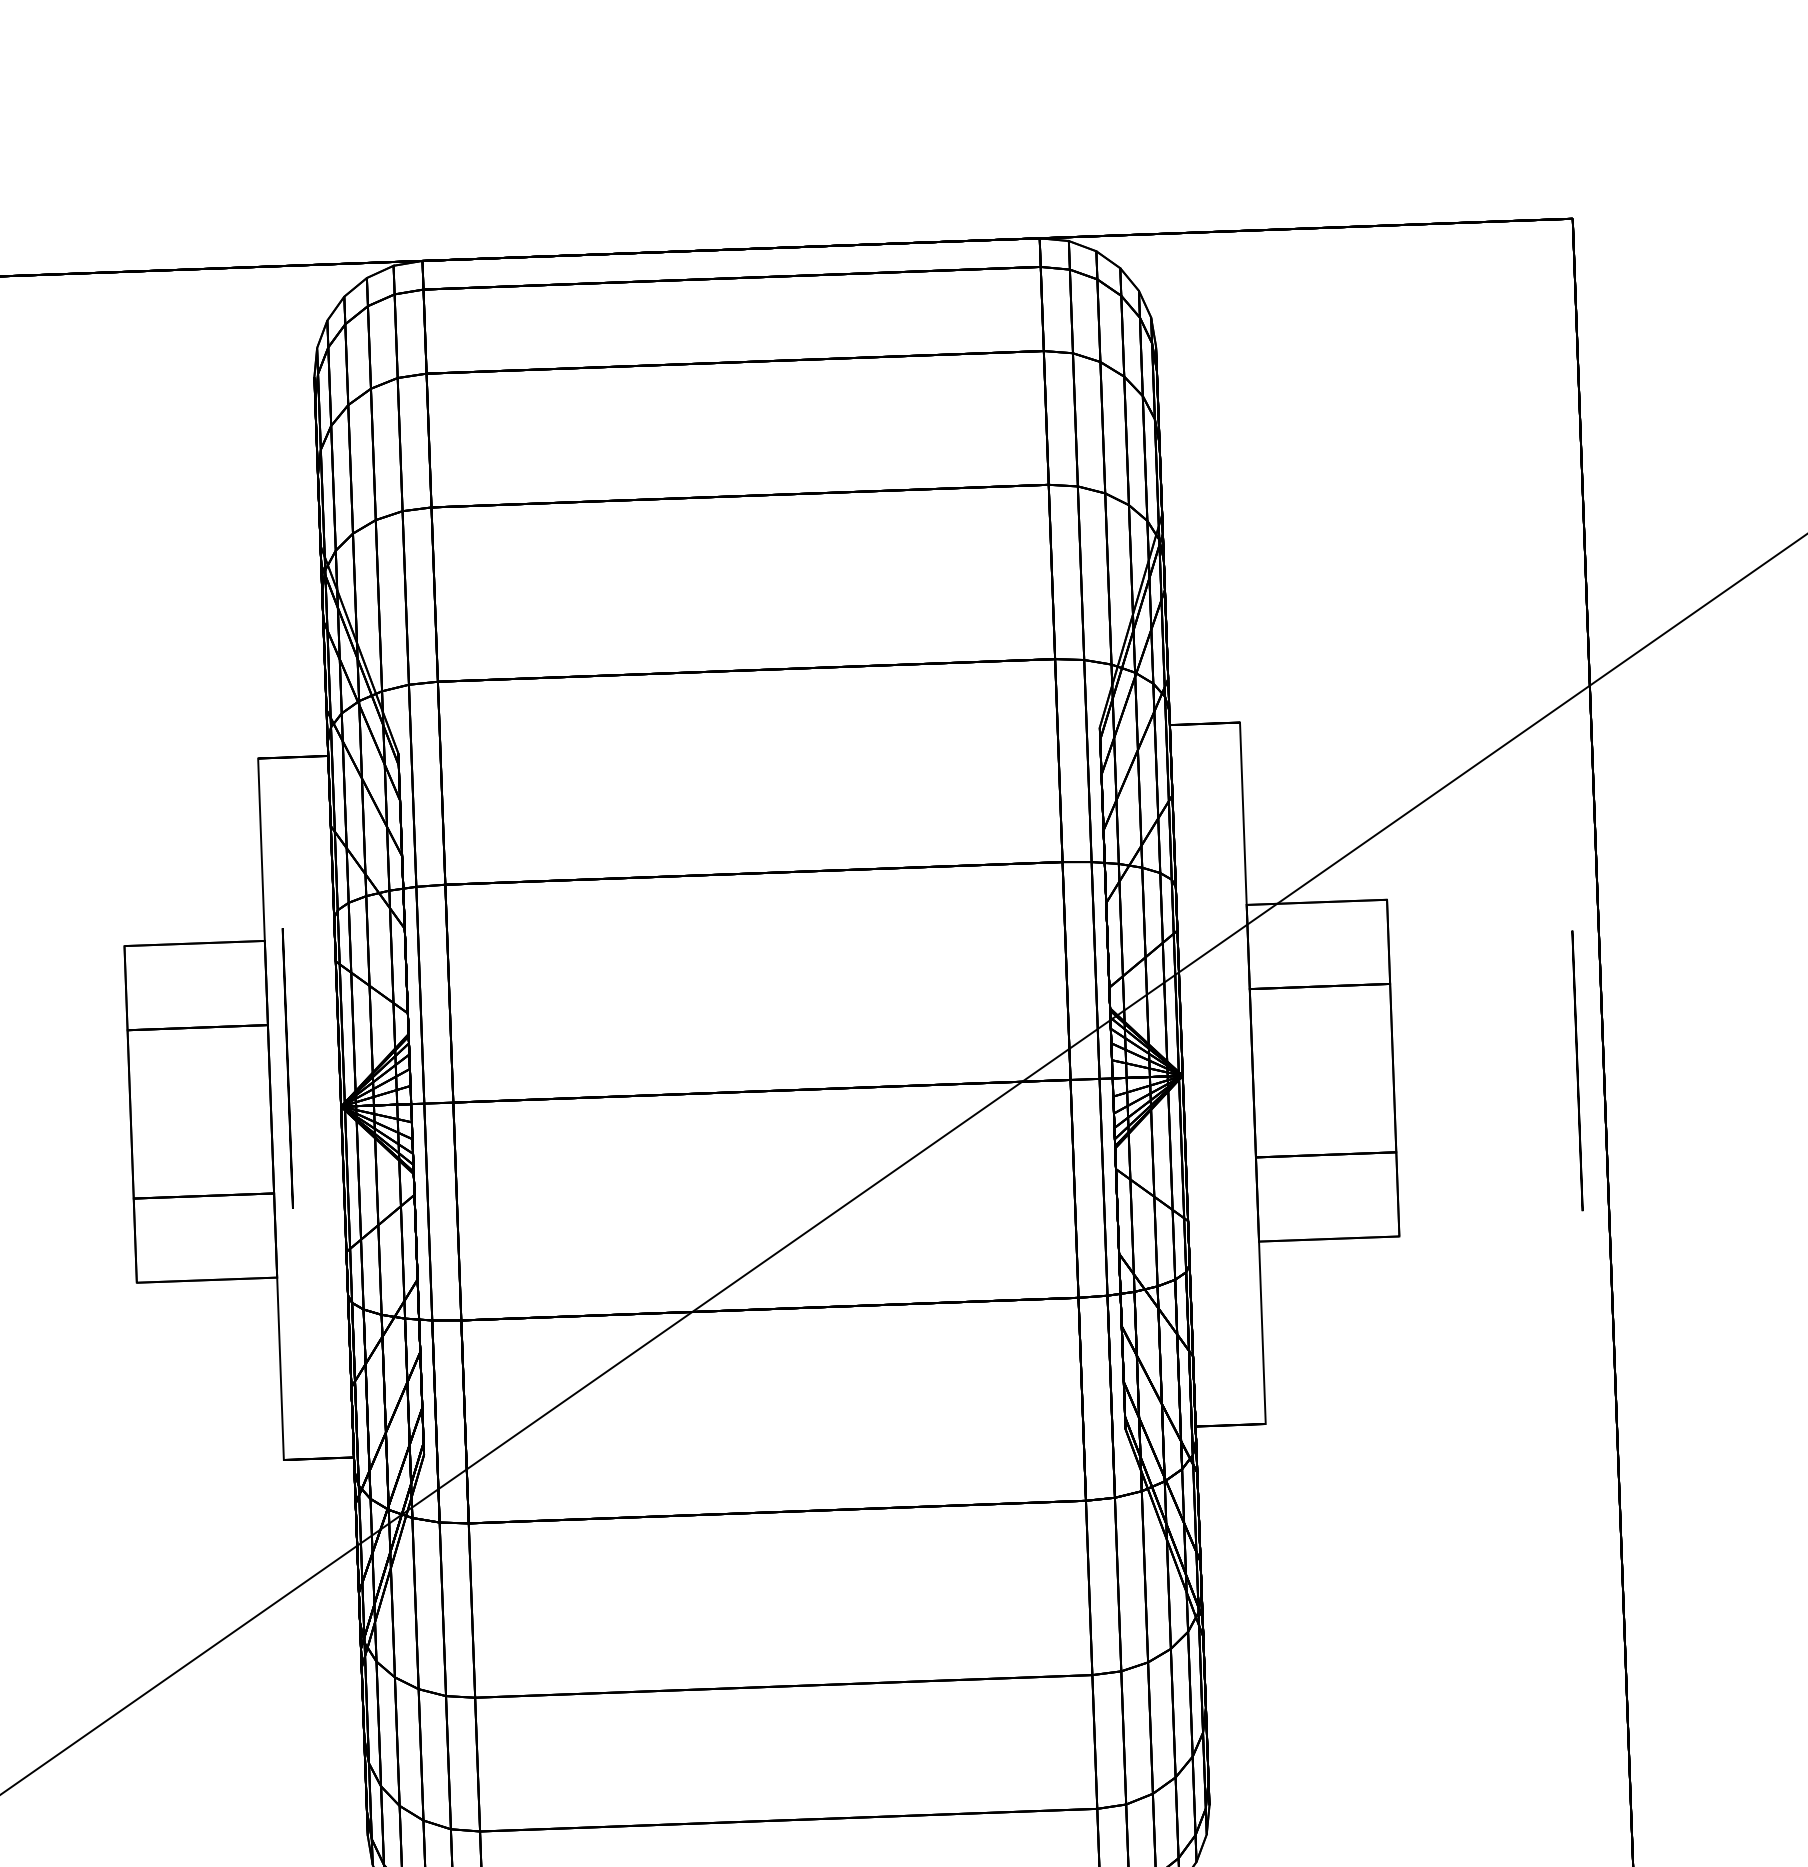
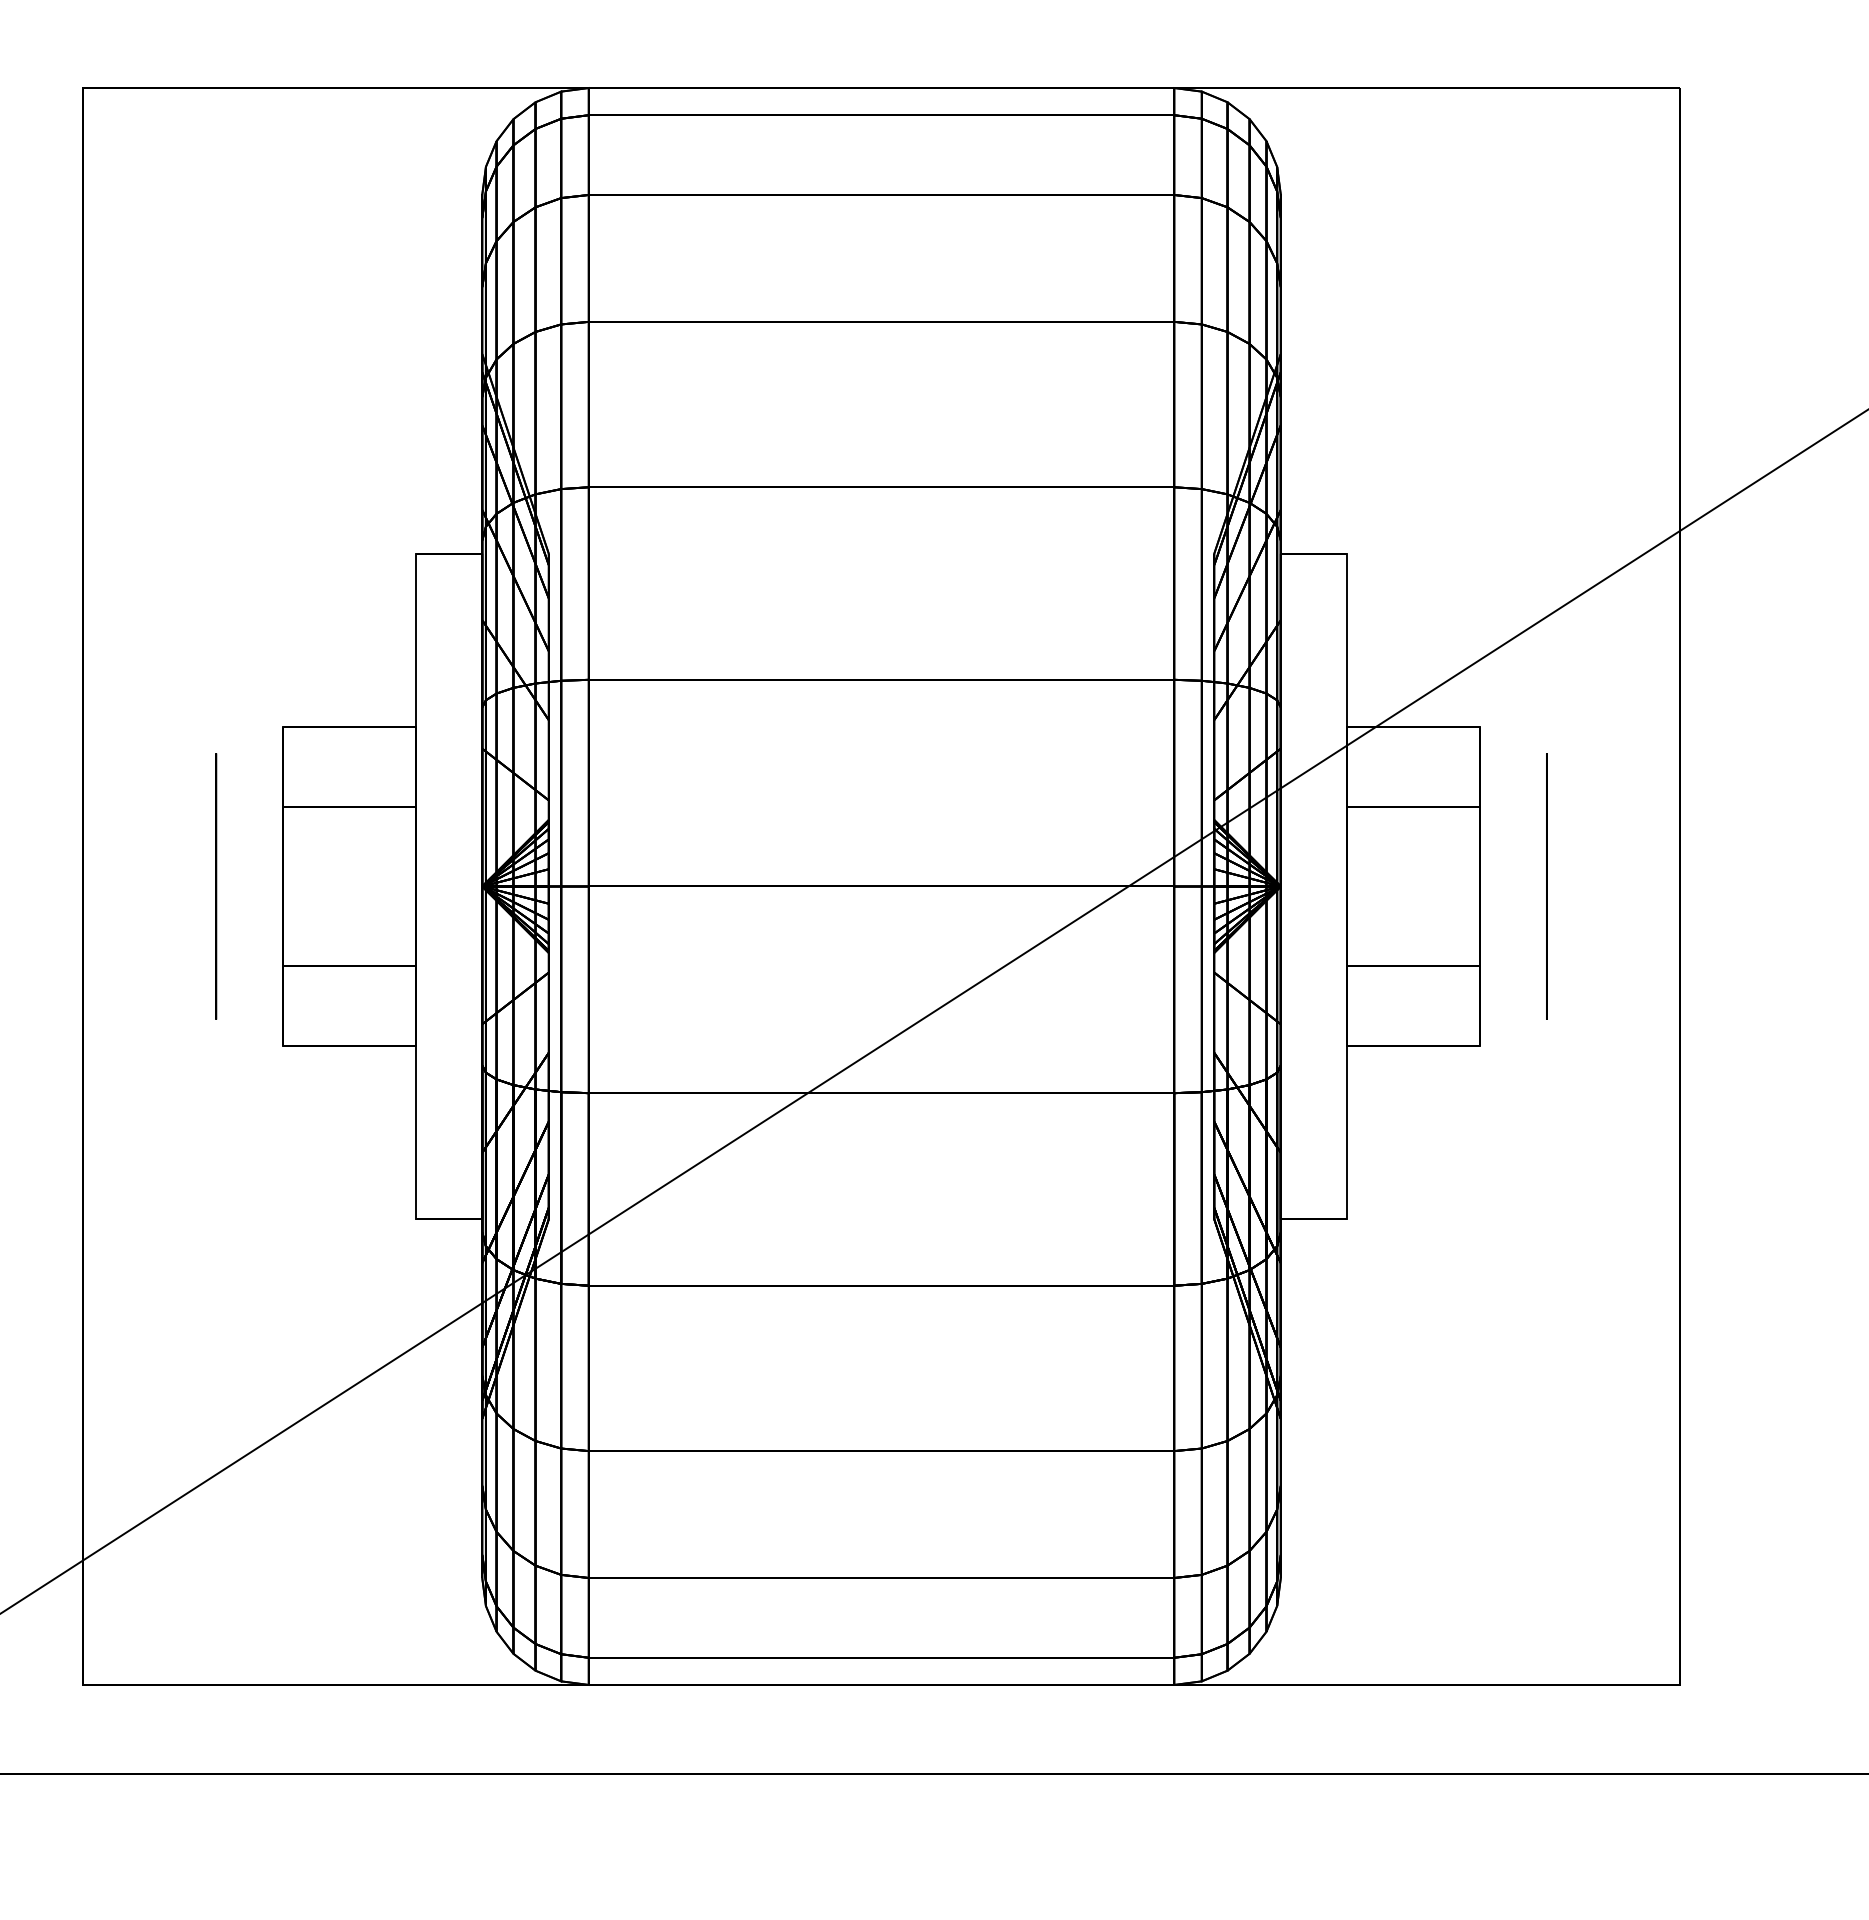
circle: (288, 1068) -> (216, 886), moved
circle: (1577, 1070) -> (1546, 886), moved

